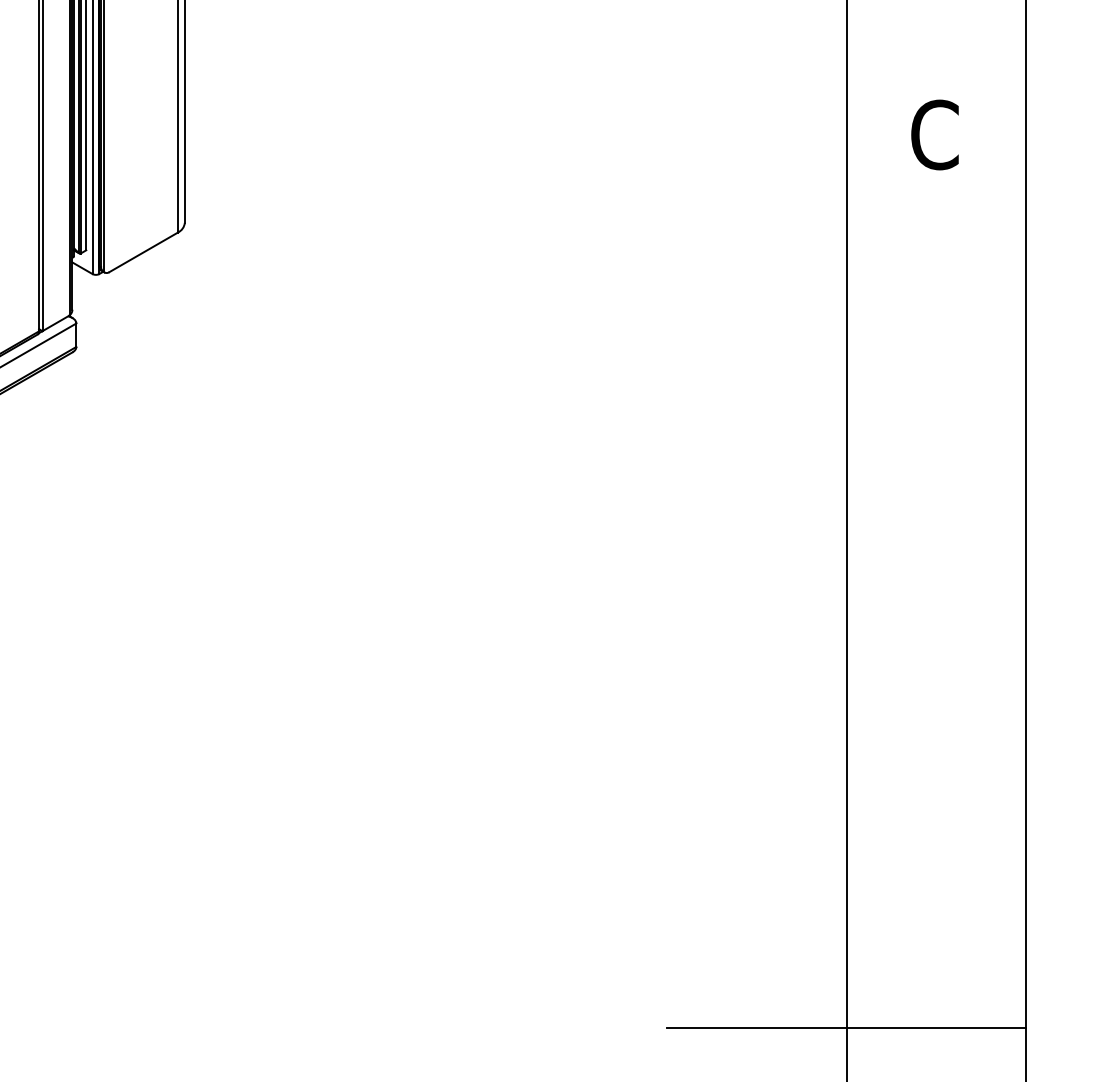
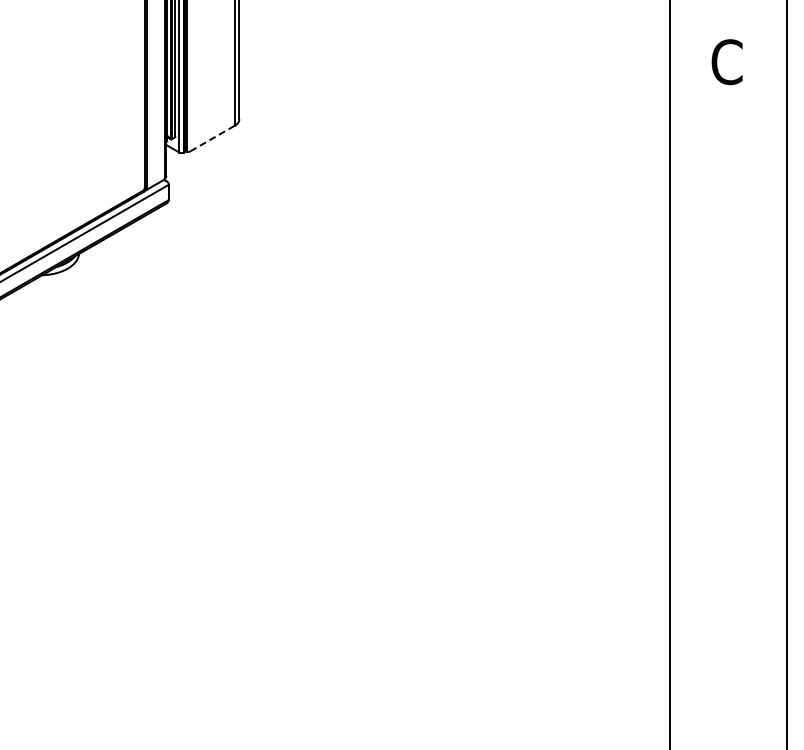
line: (143, 252) -> (212, 138), solid -> dashed
line: (846, 1027) -> (669, 642), removed

